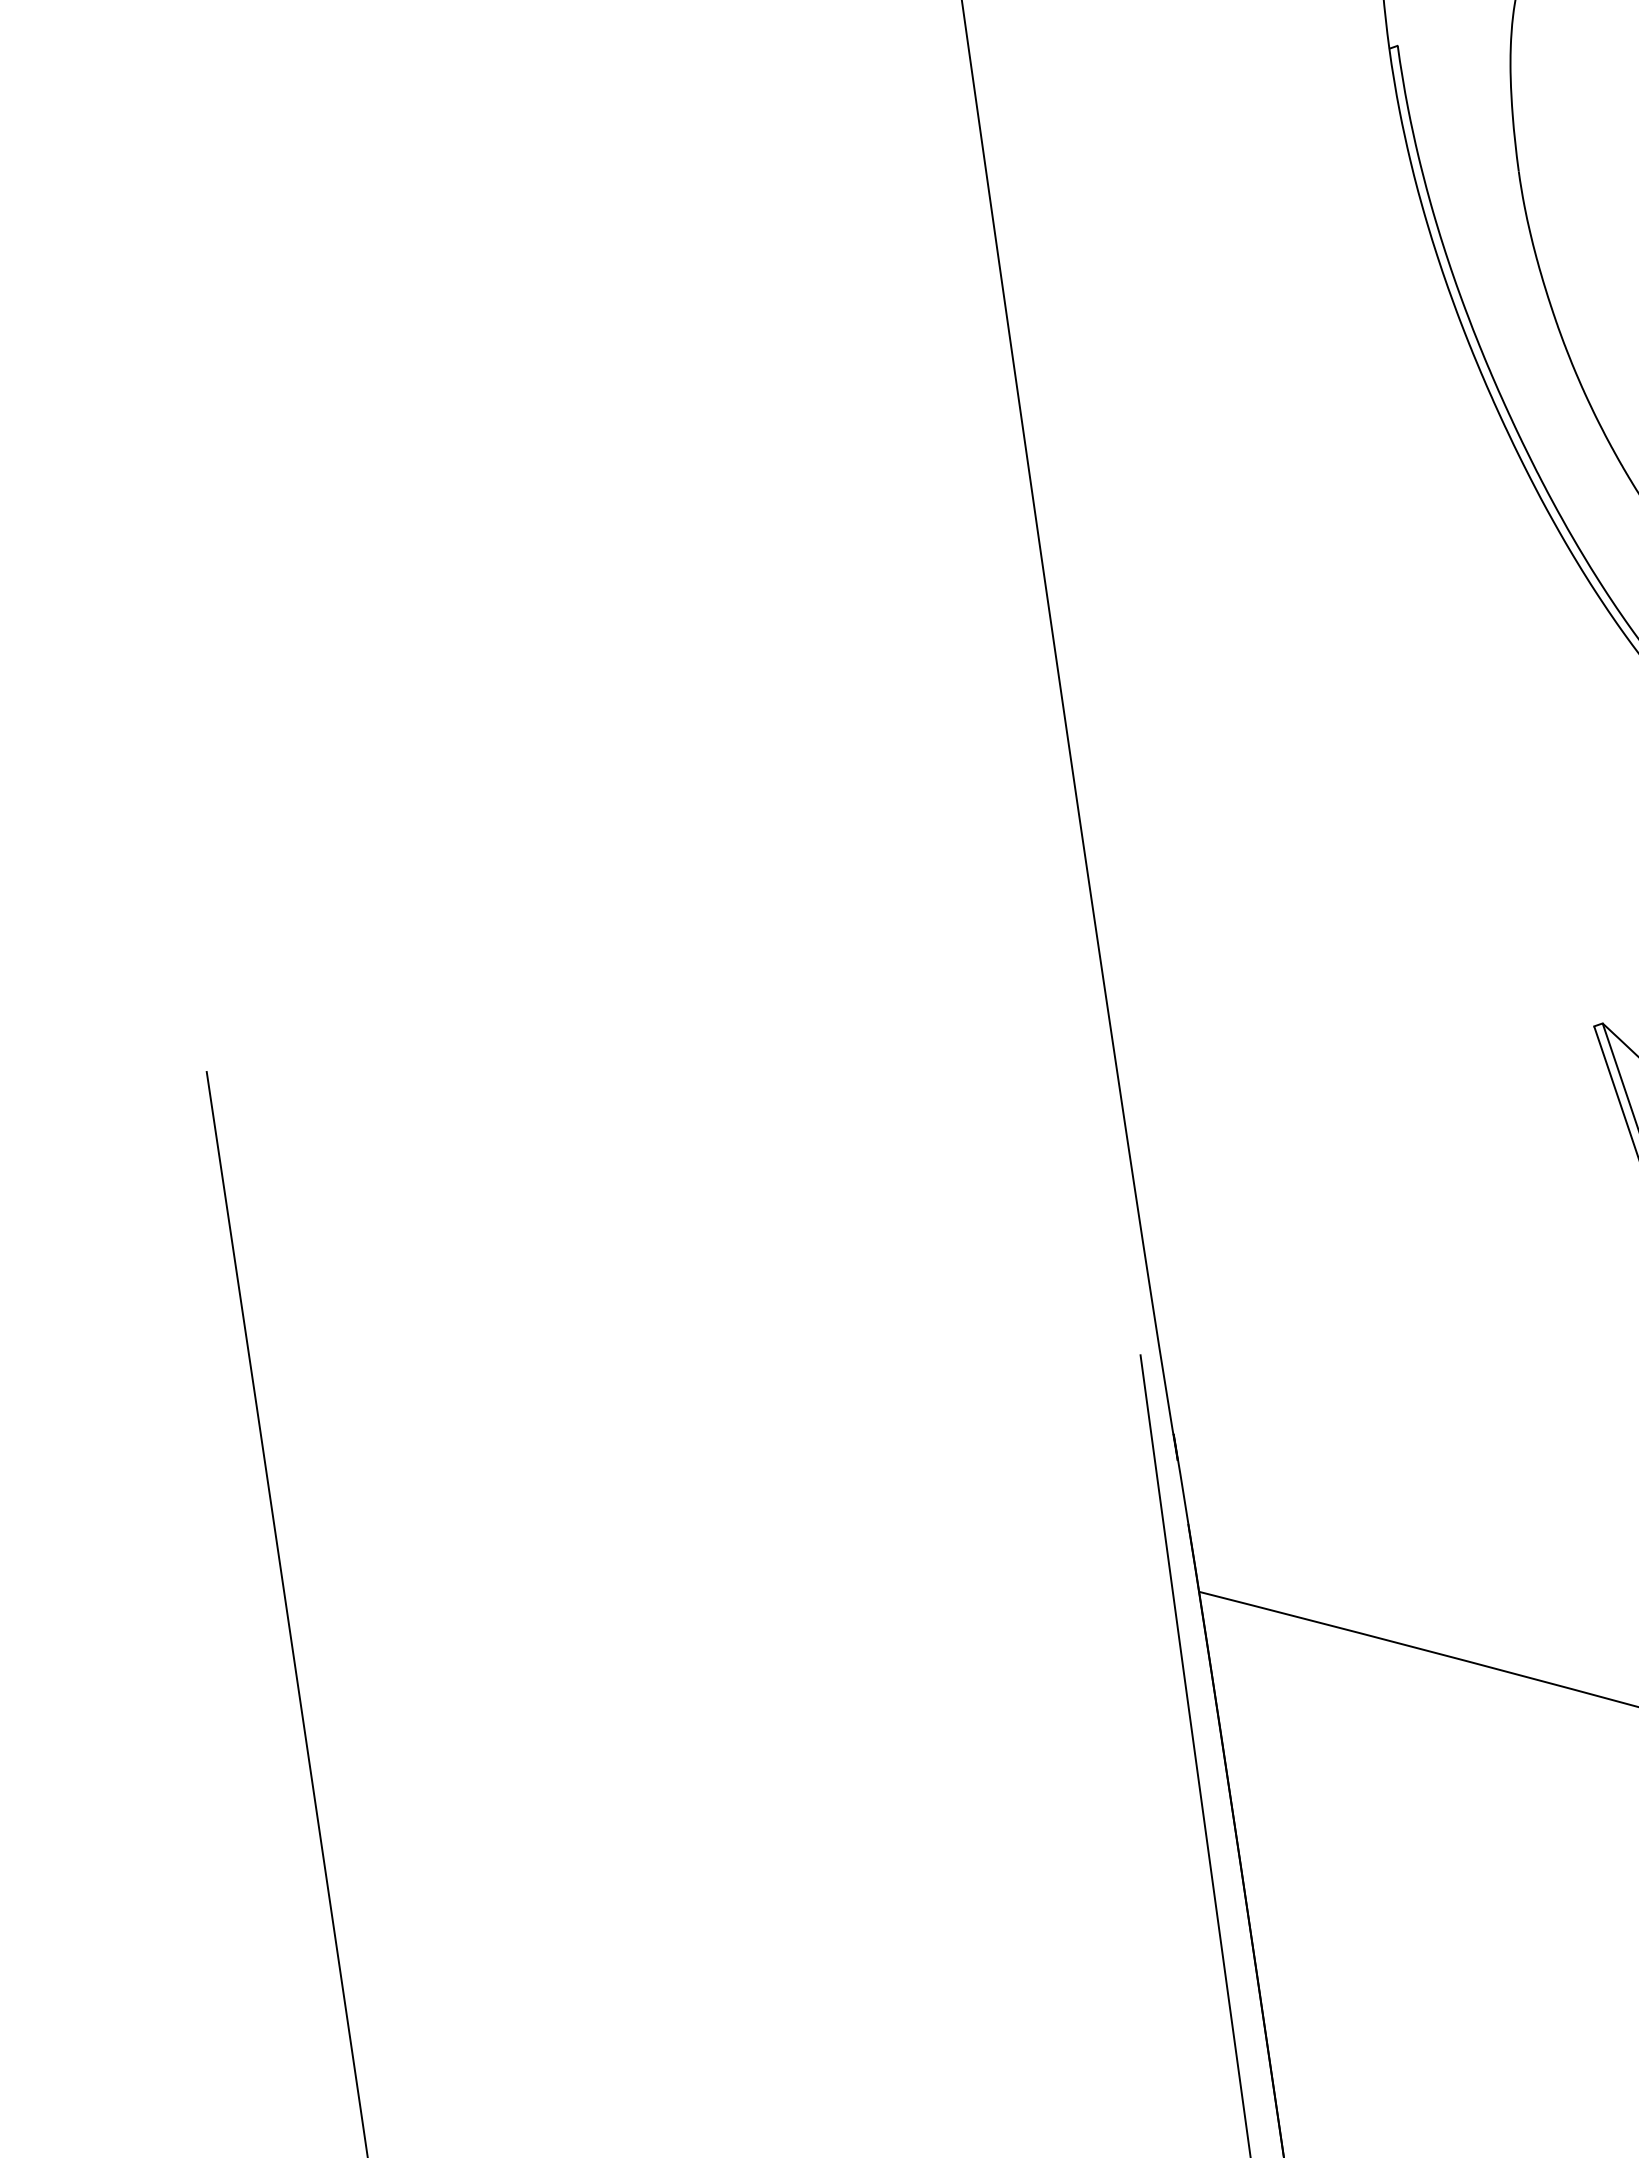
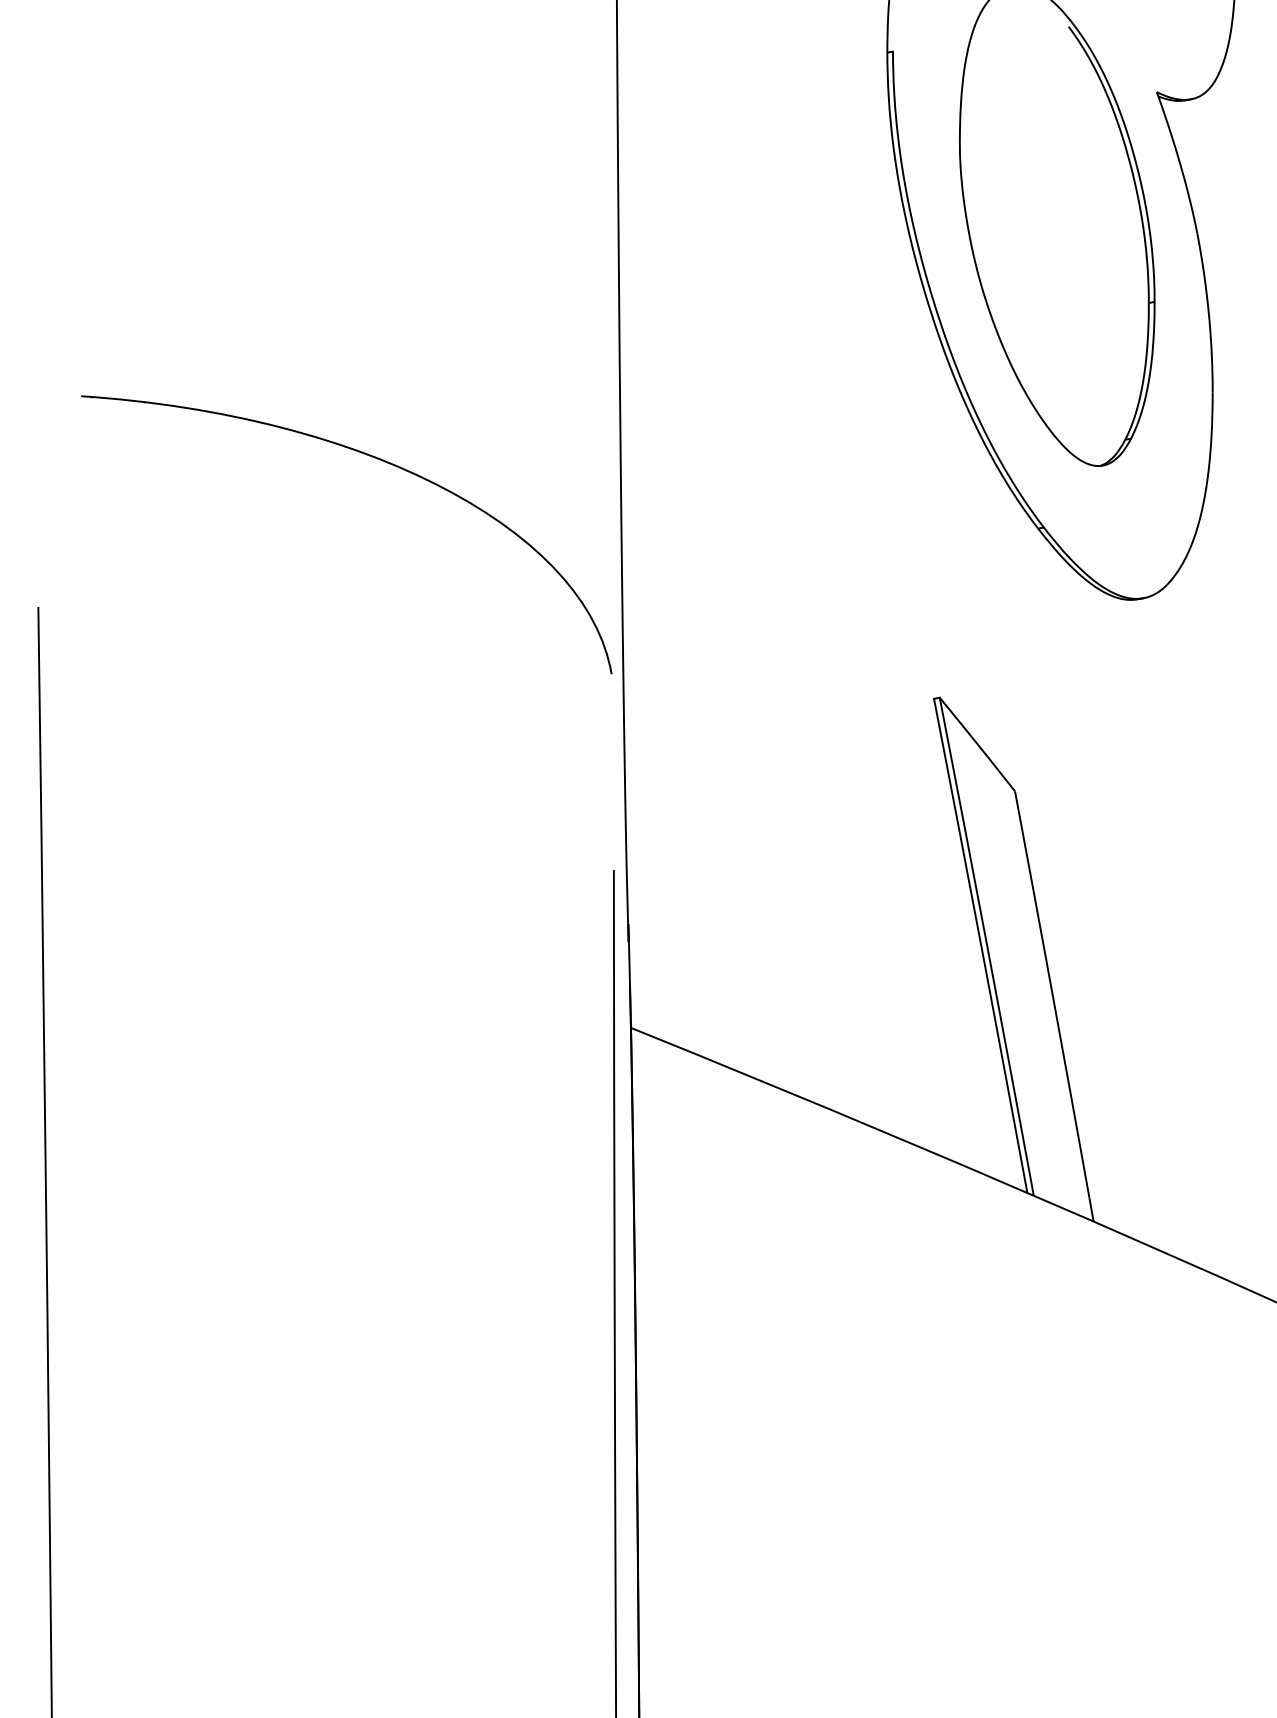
part: (689, 774) -> (374, 458), added

